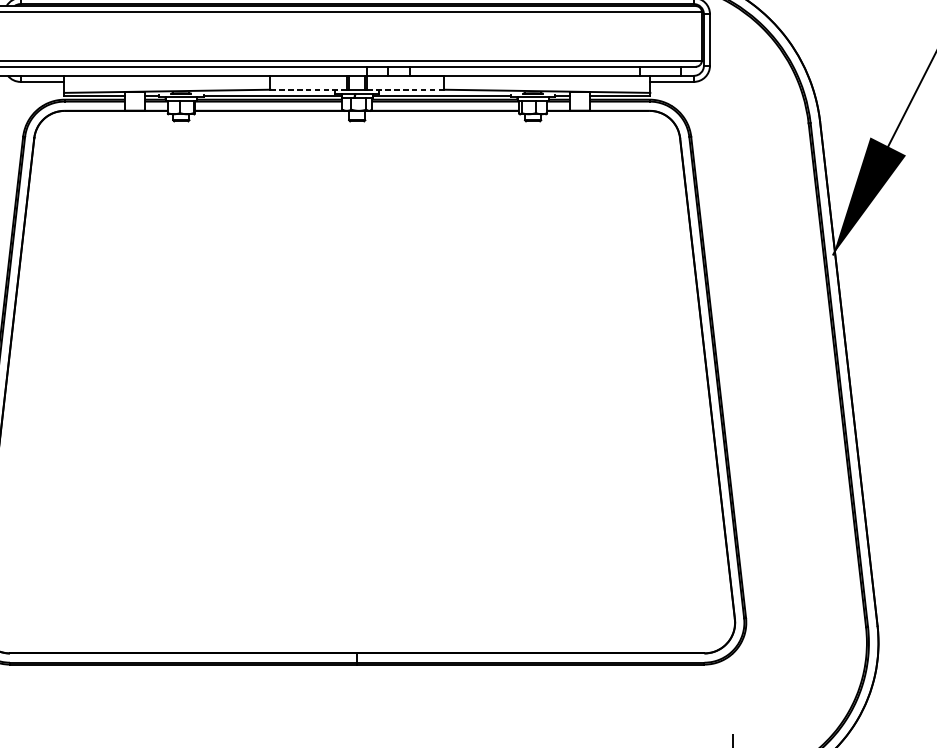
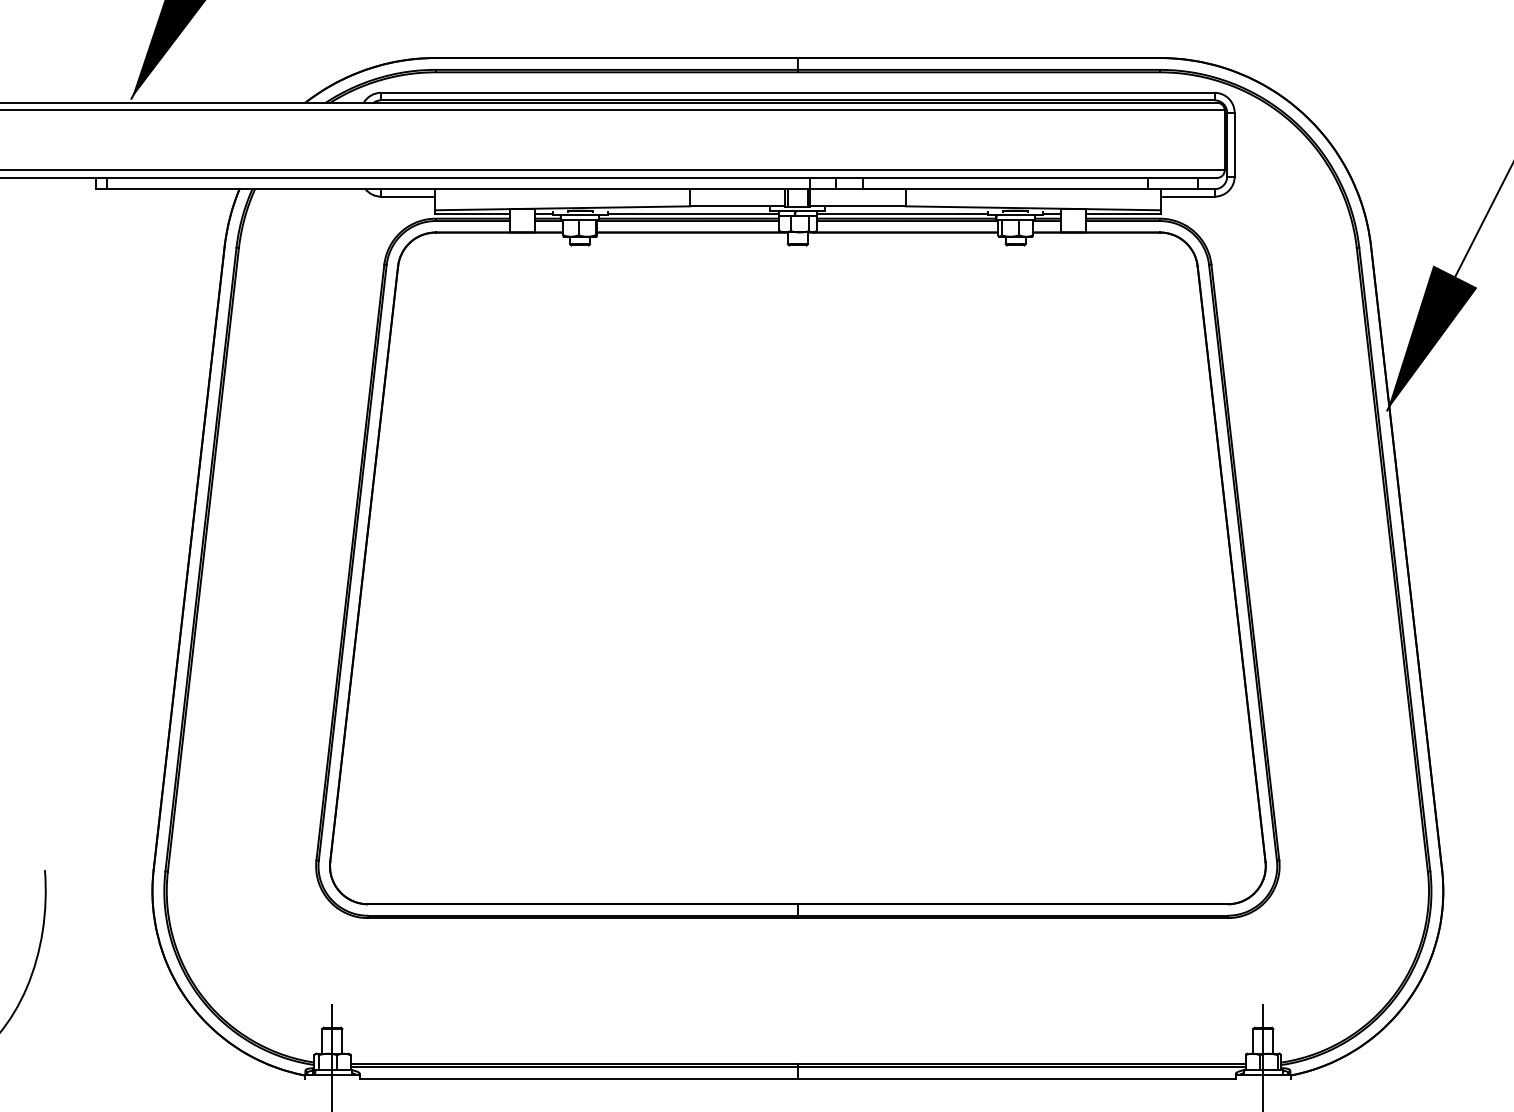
line: (308, 89) -> (737, 206), dashed -> solid
line: (405, 89) -> (857, 206), dashed -> solid

